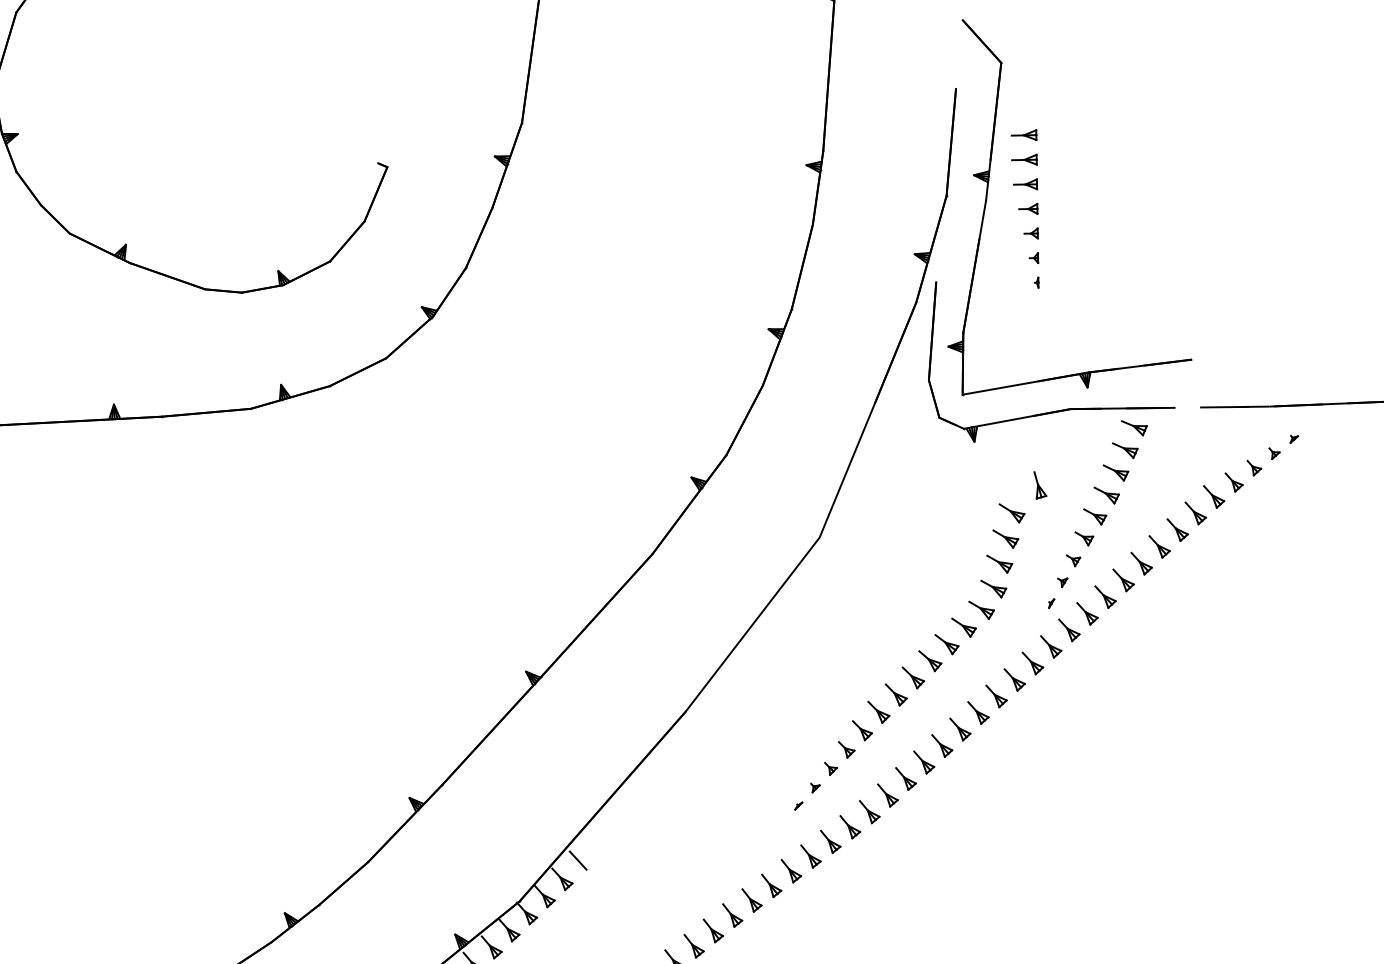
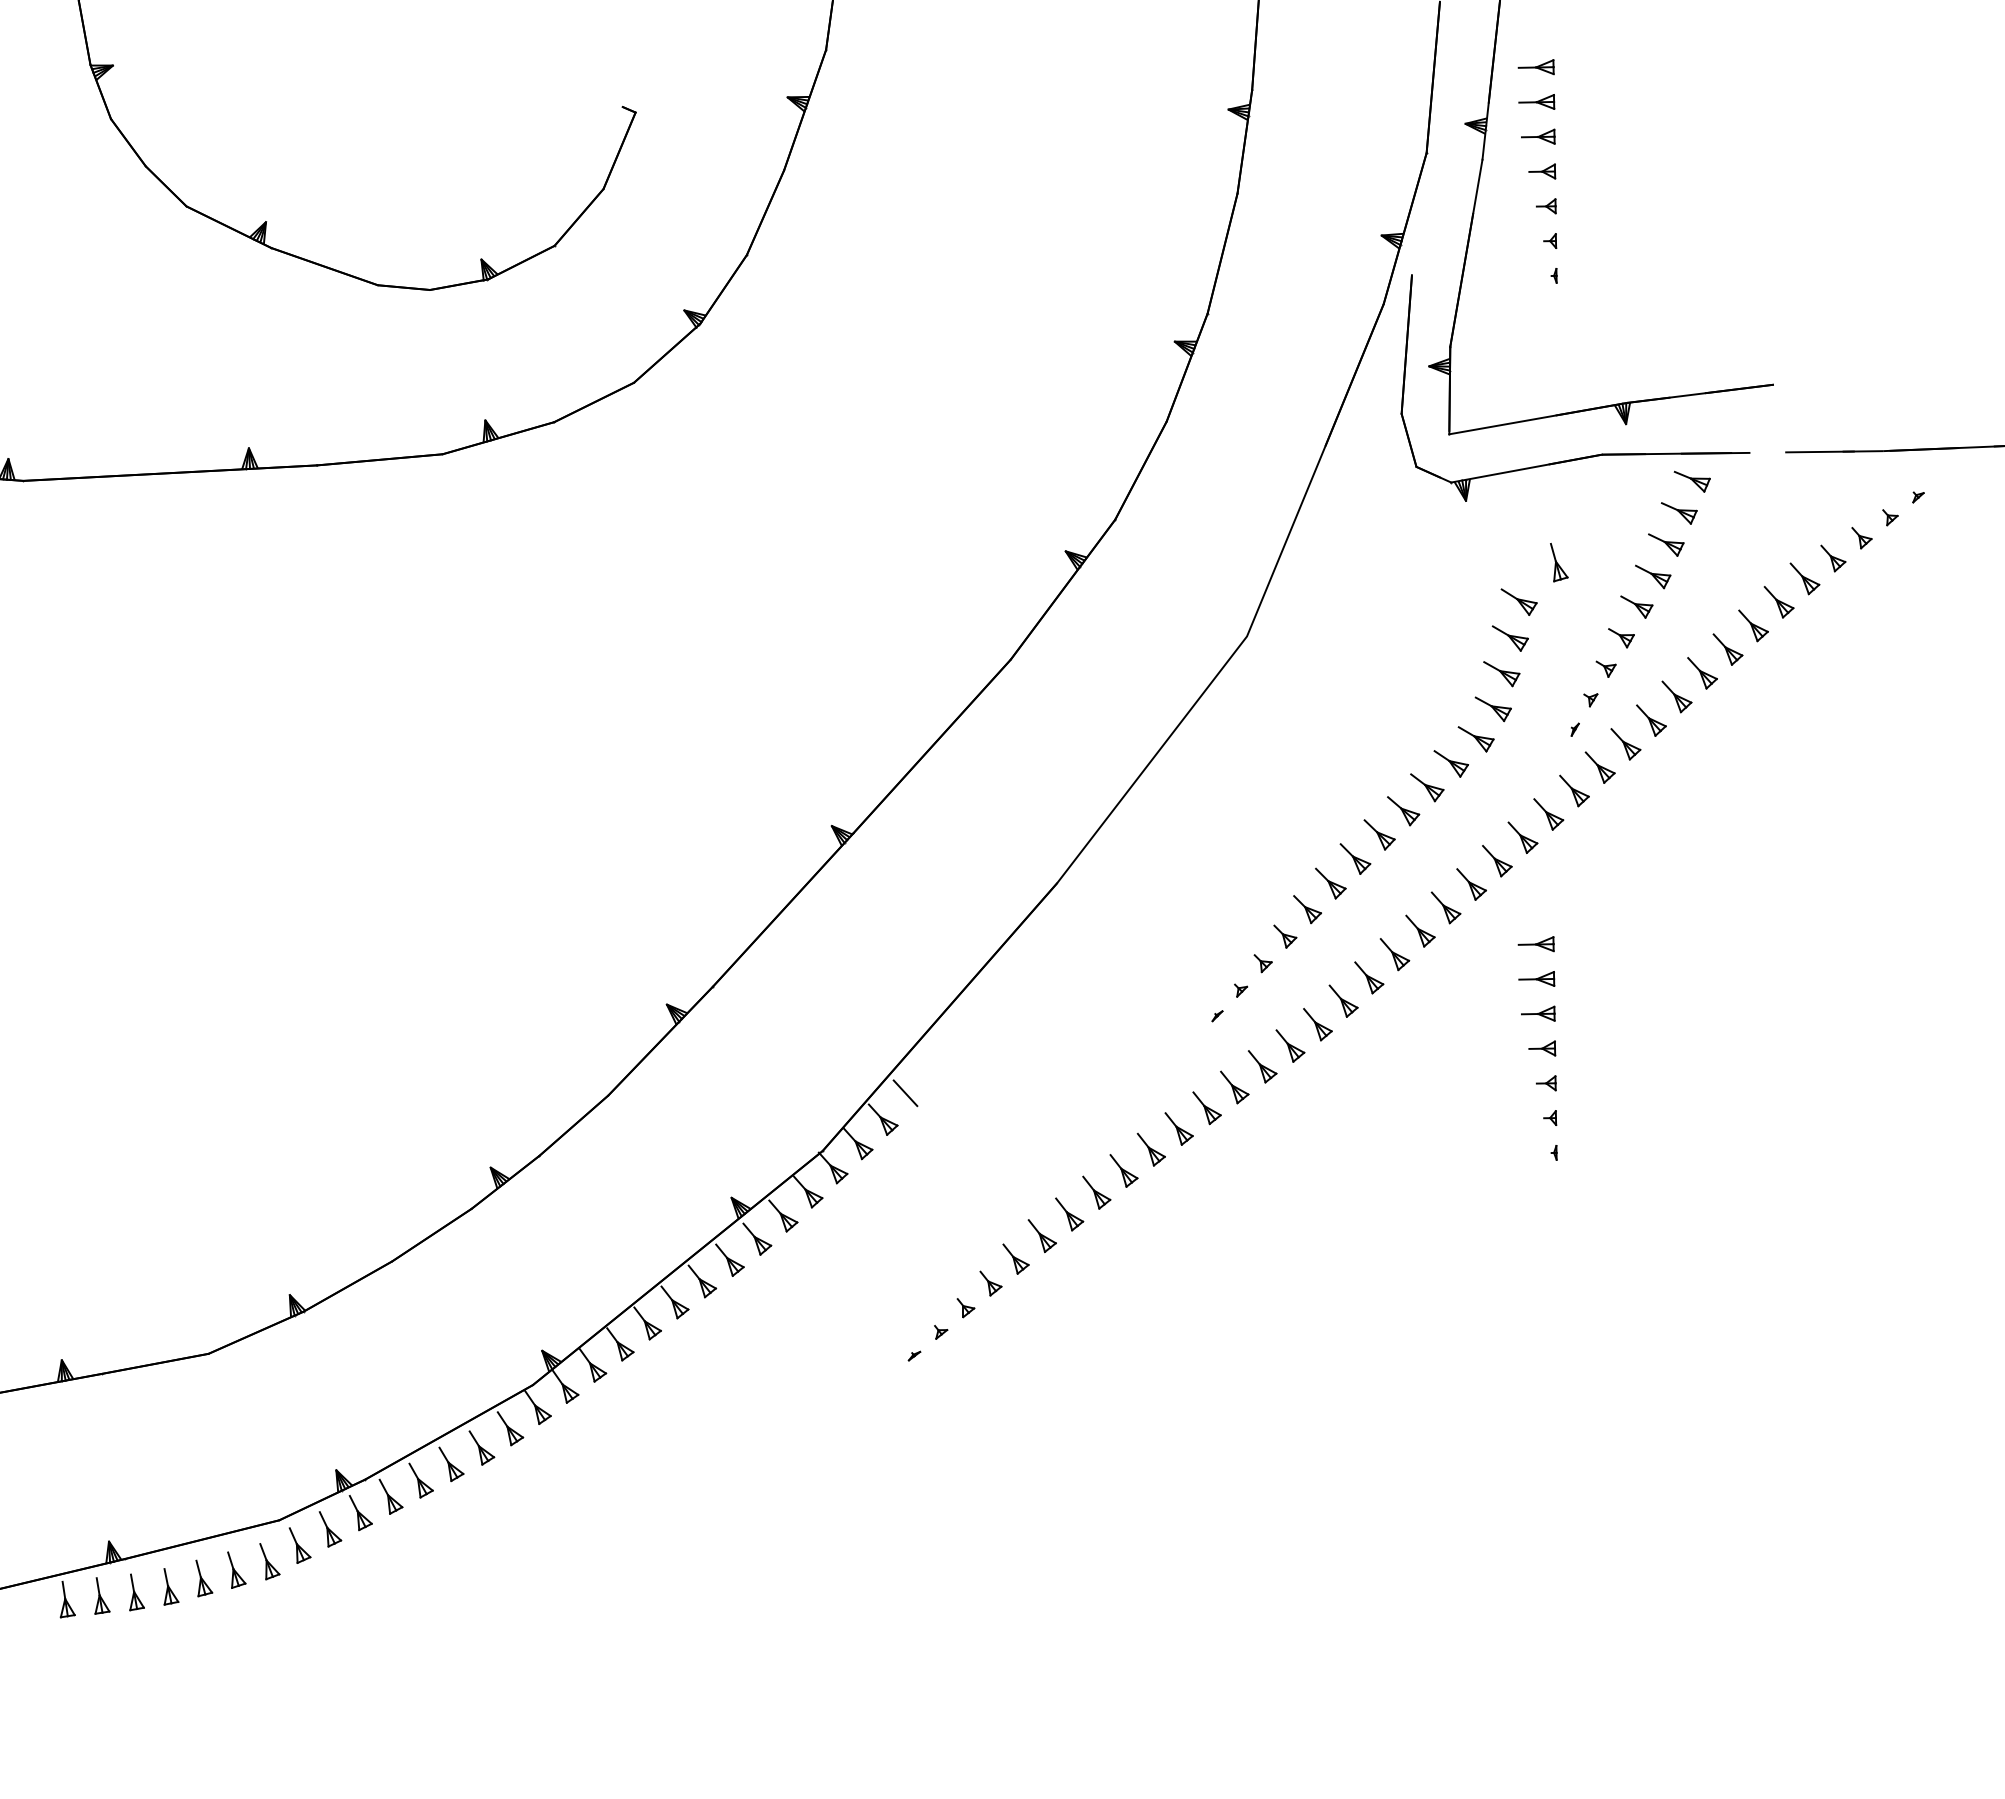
part: (1024, 828) -> (1537, 1048), added

